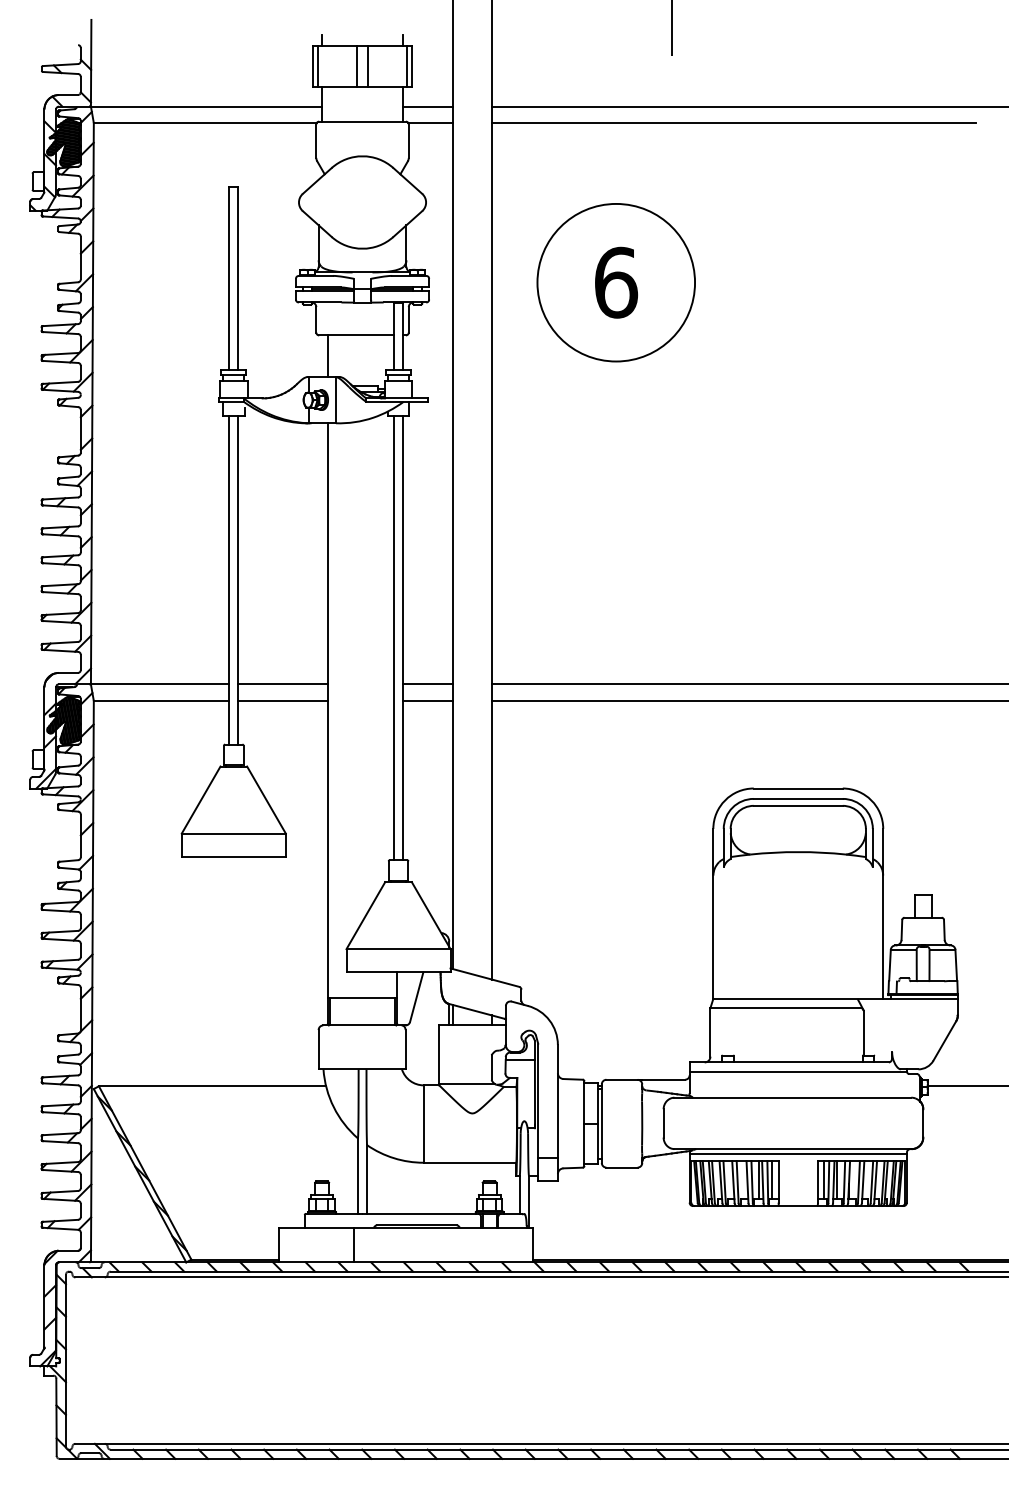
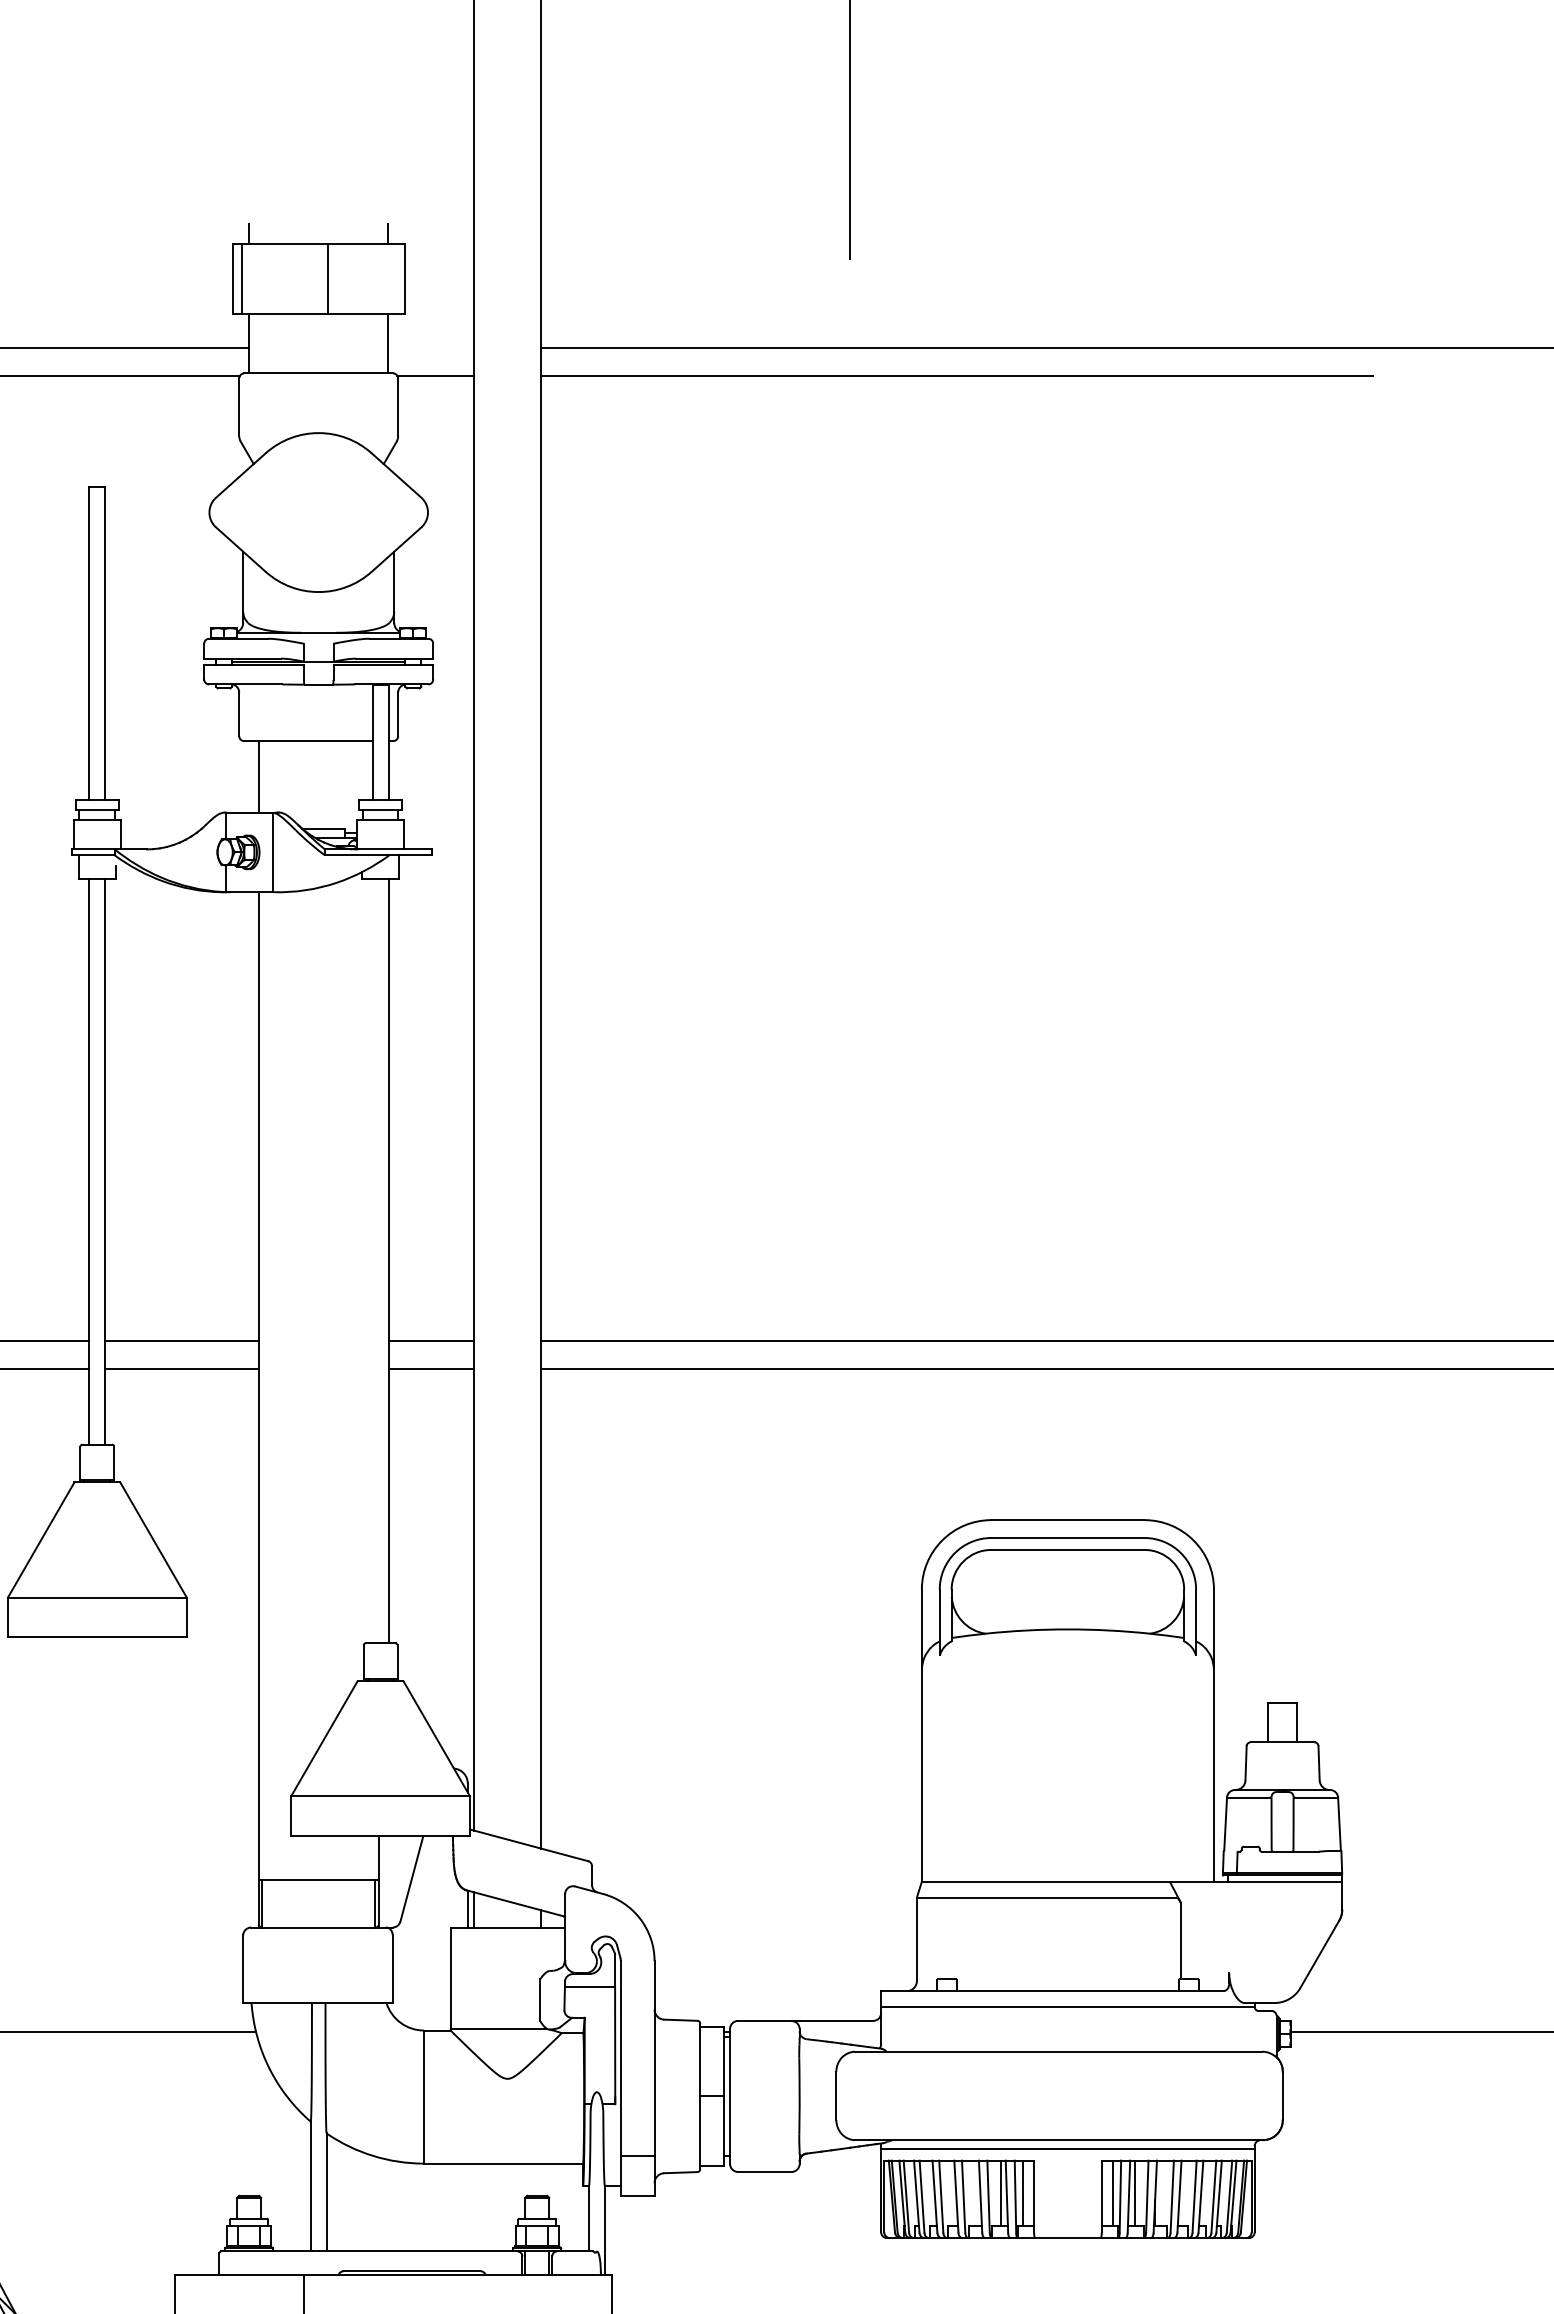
line: (357, 66) -> (310, 278), removed
line: (407, 66) -> (395, 278), removed
line: (427, 106) -> (430, 347), removed
part: (615, 282) -> (753, 650), removed
line: (393, 637) -> (371, 1260), removed

